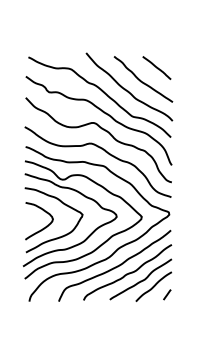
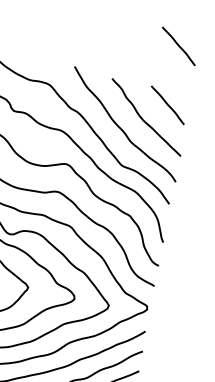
line: (156, 24) -> (178, 45), added

